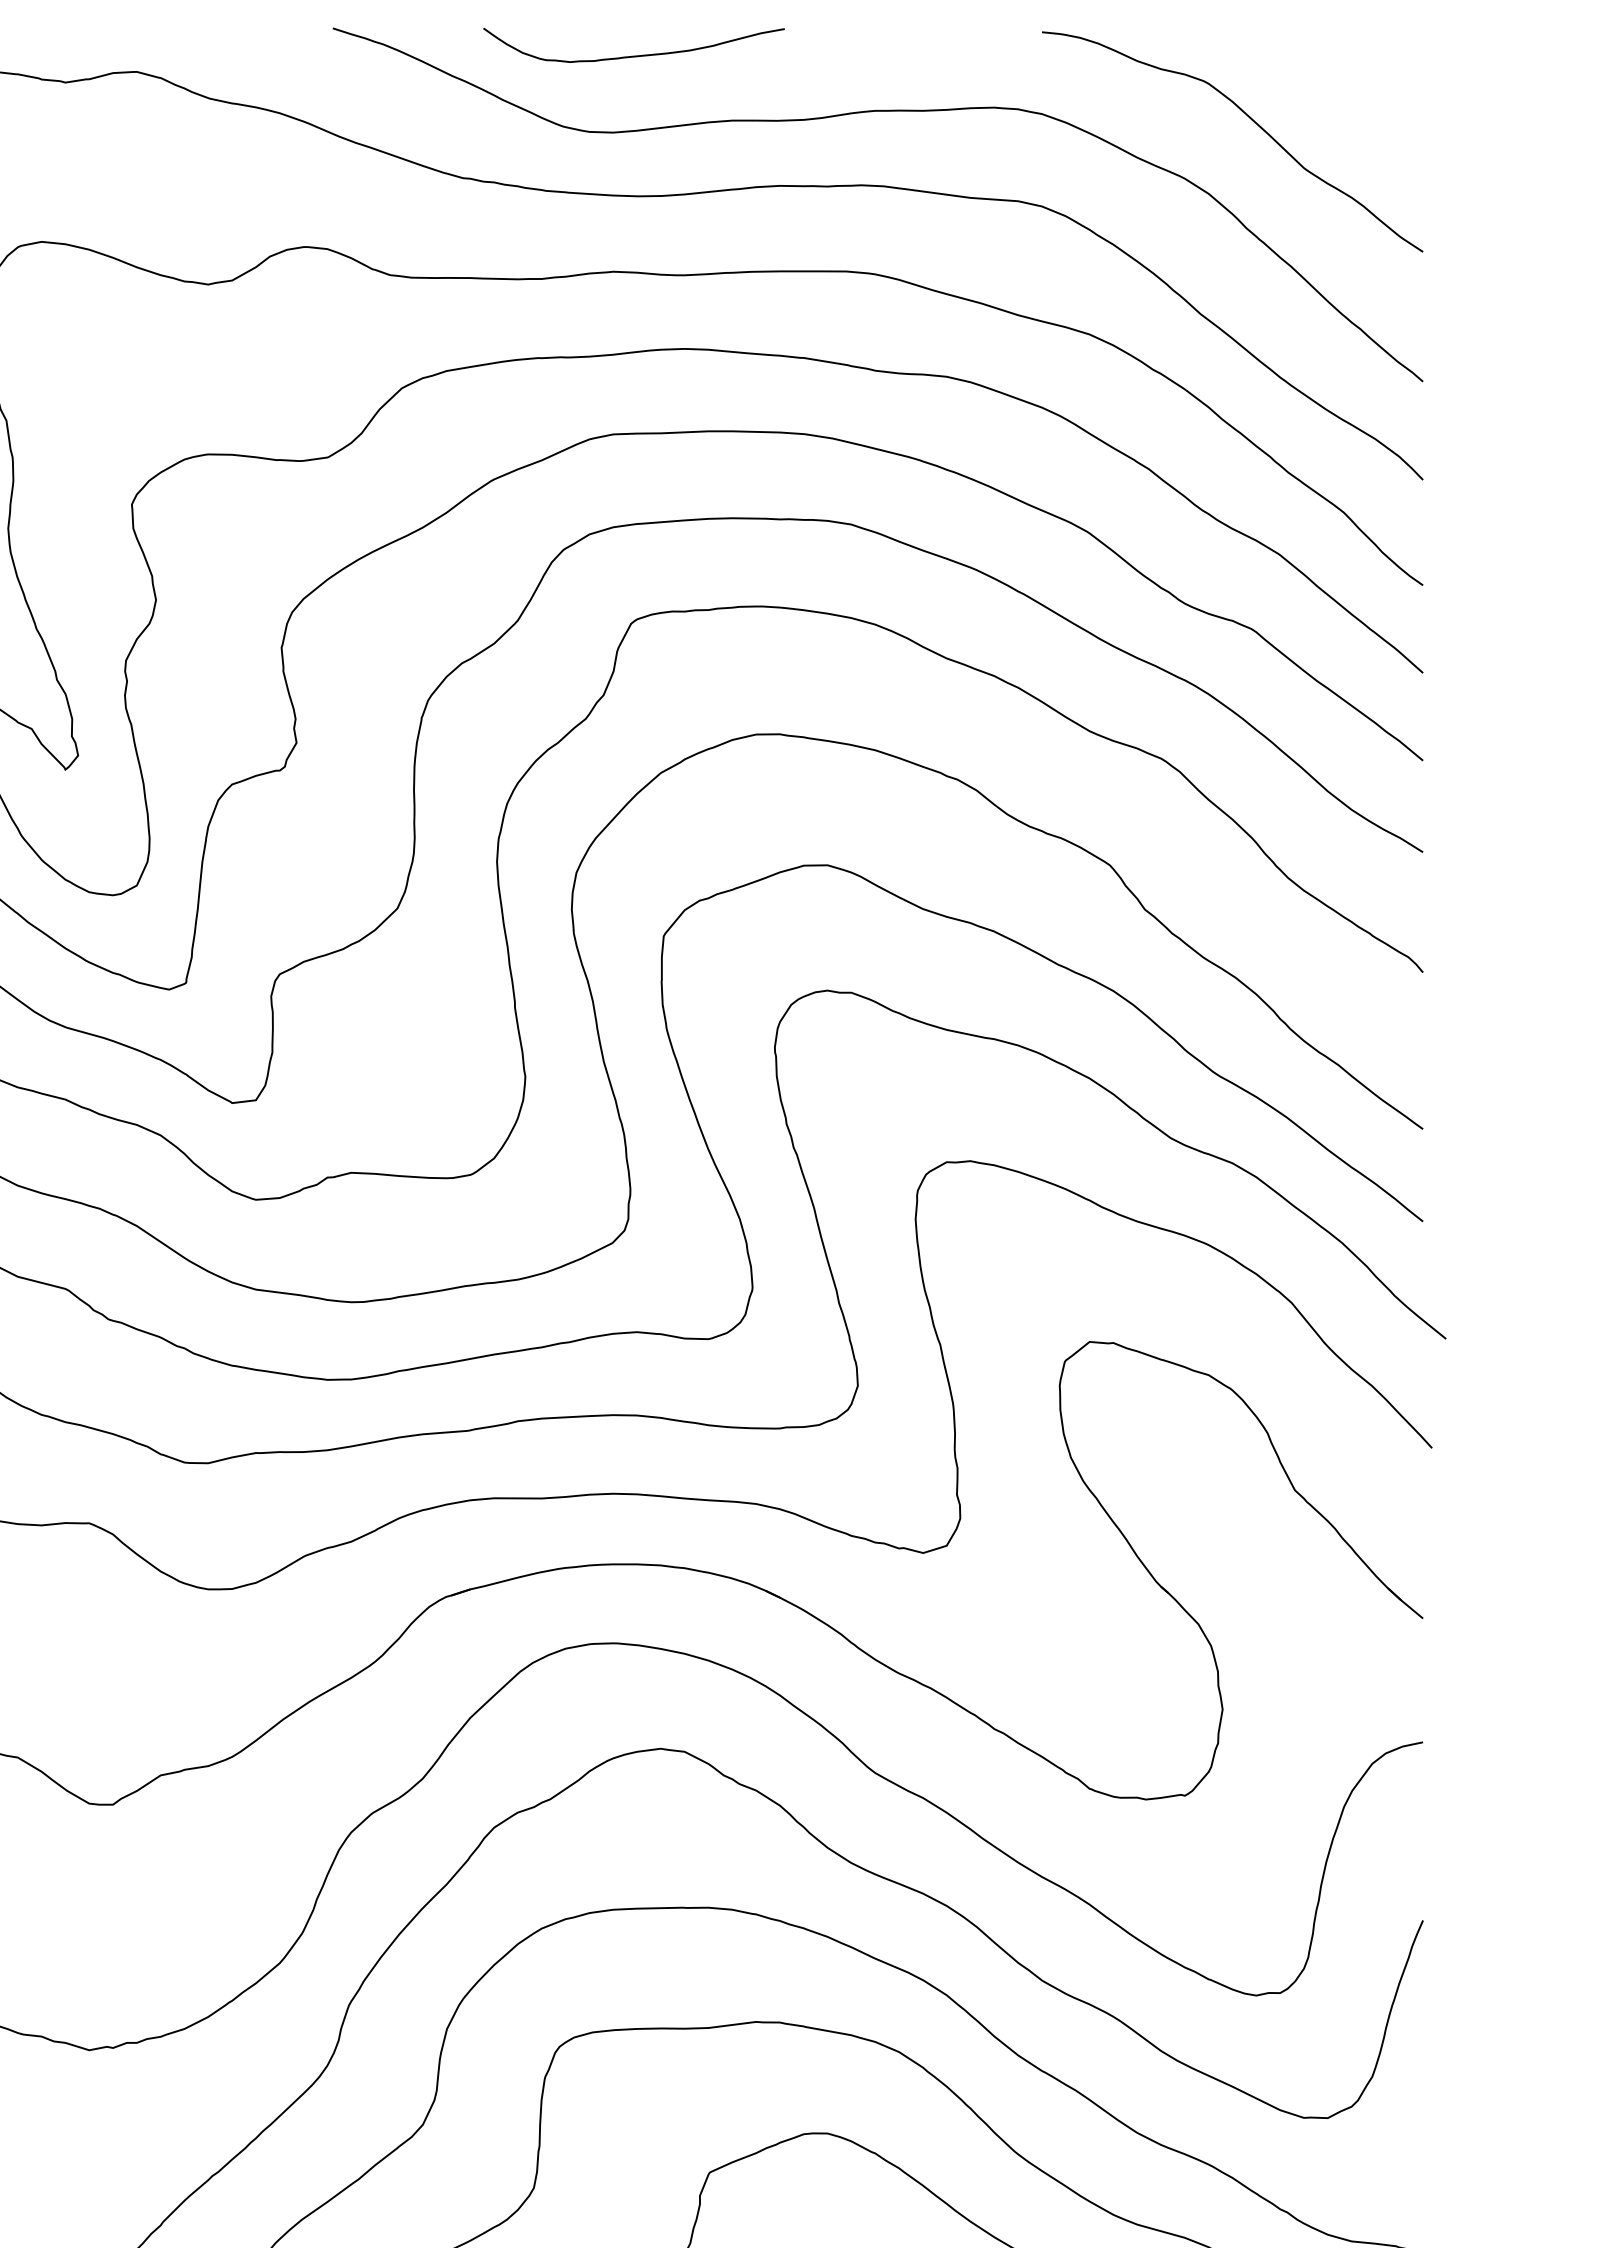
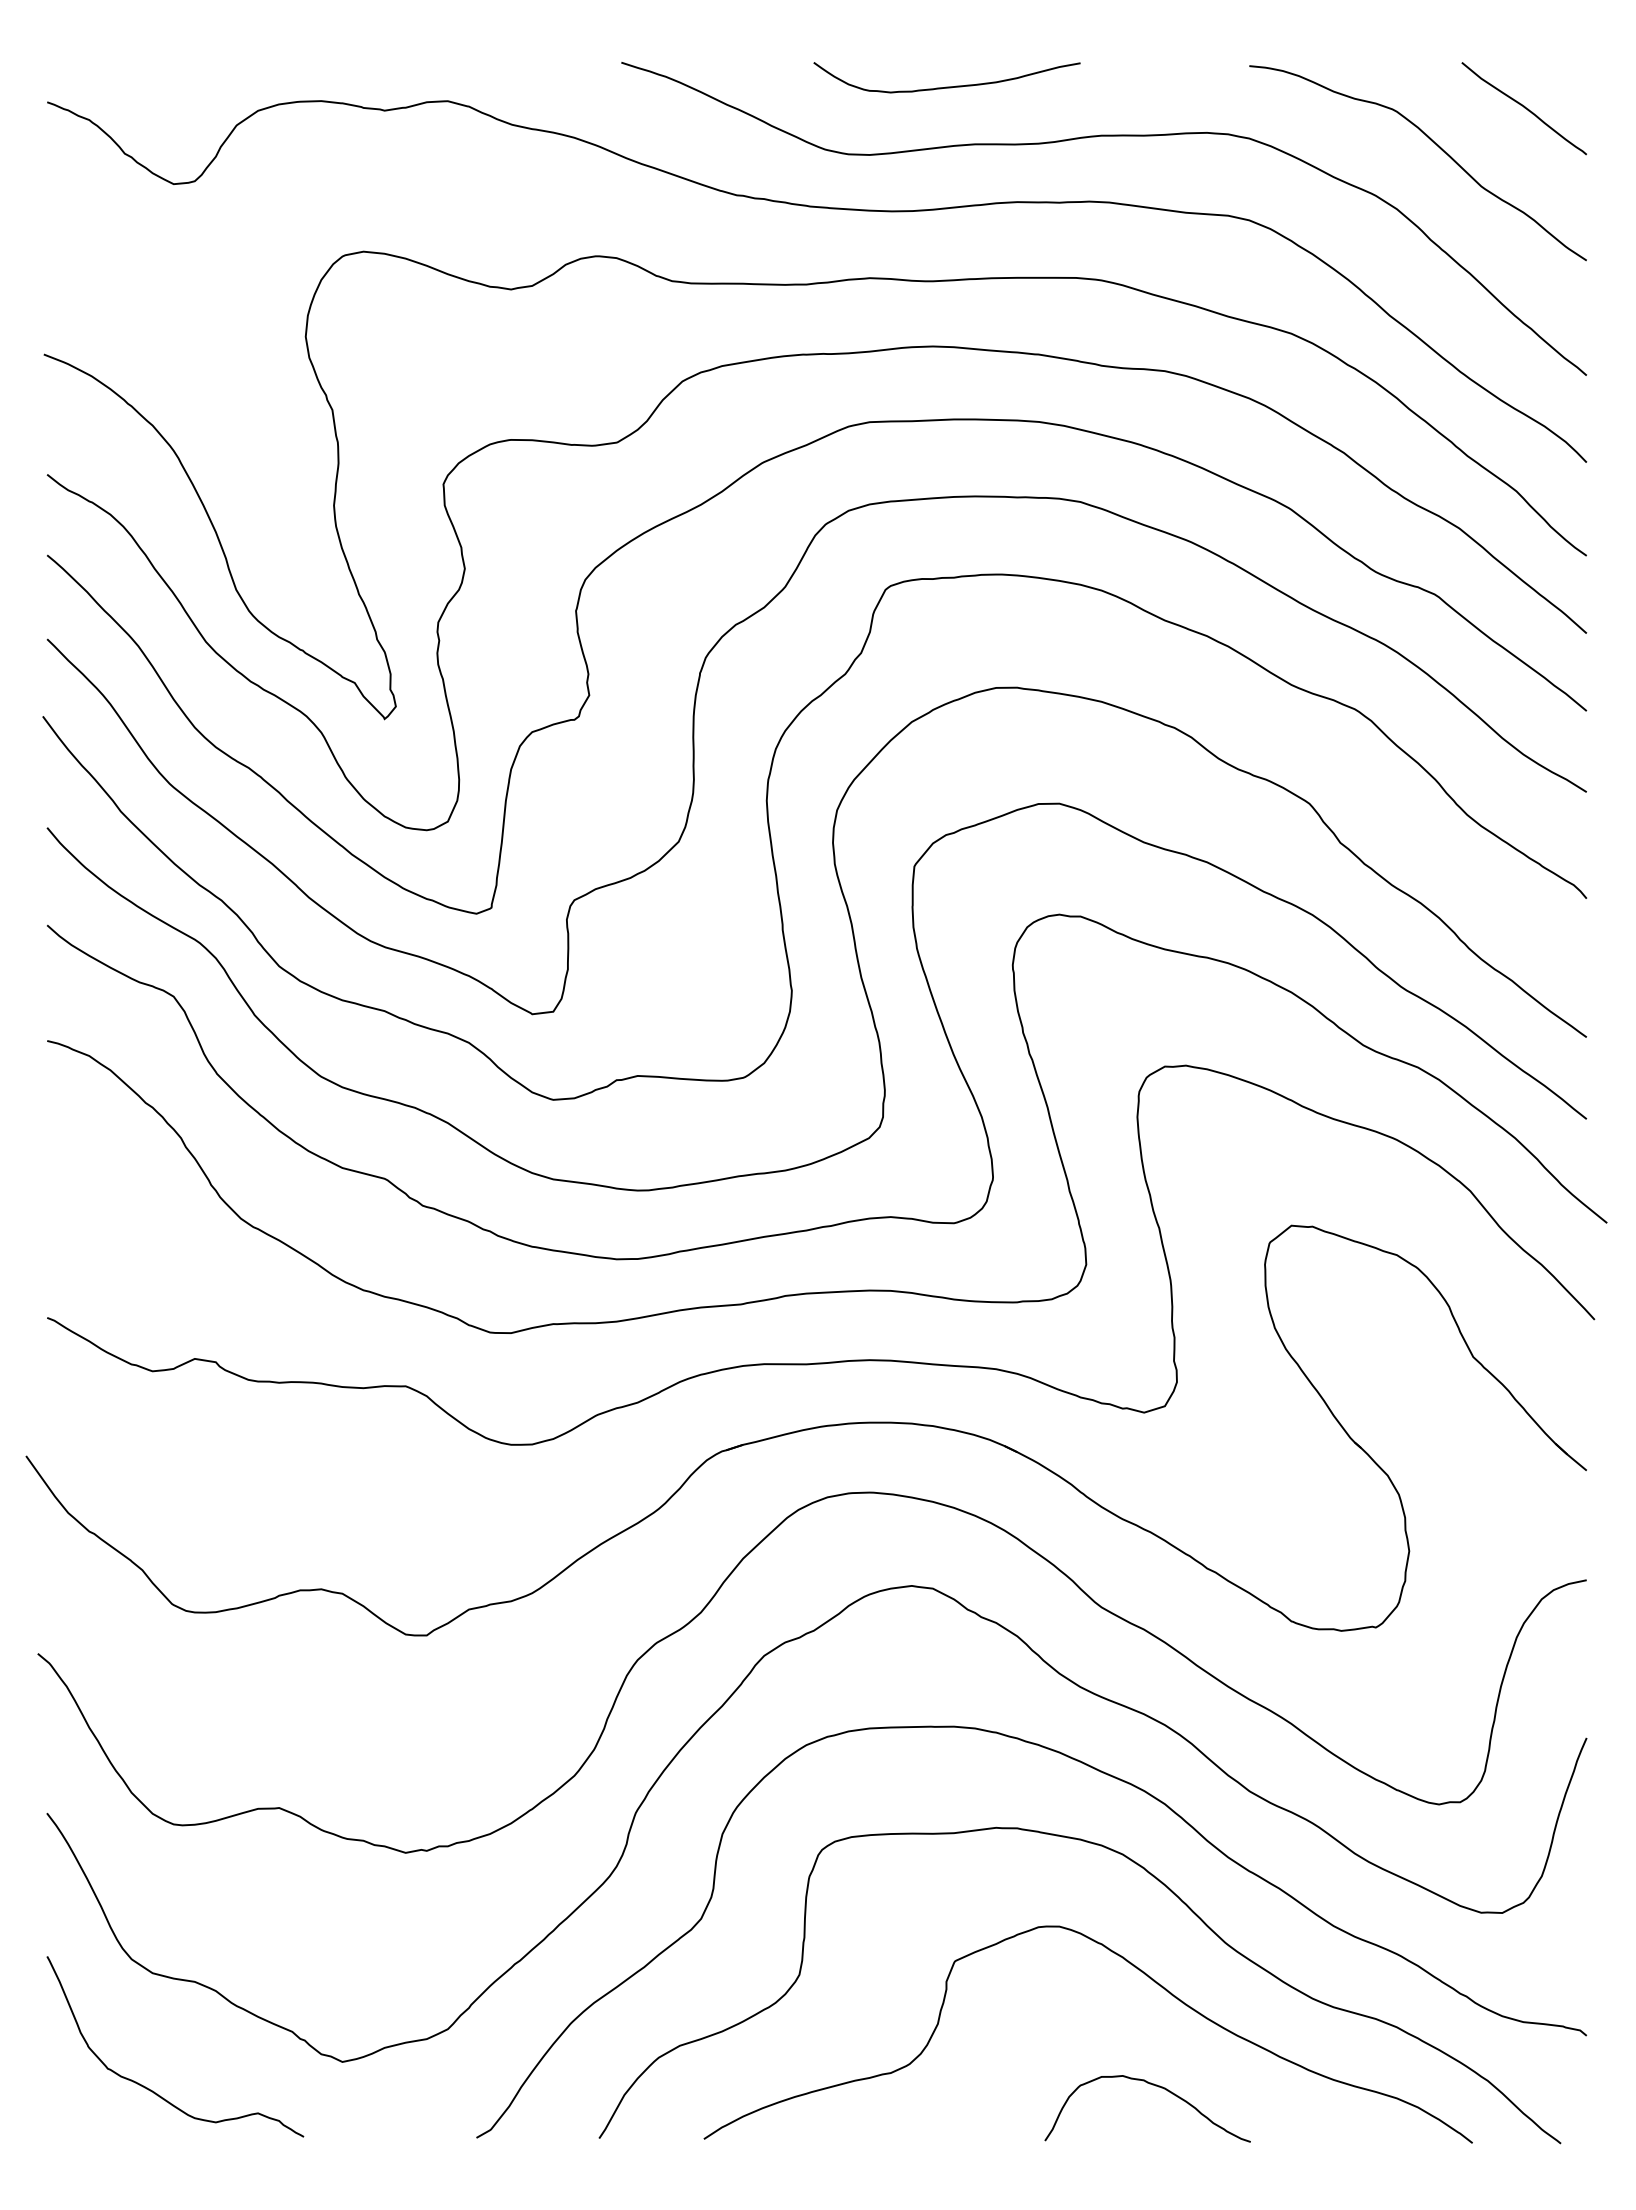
curve: (633, 55) -> (946, 86), moved
curve: (1351, 79) -> (1523, 107), added

